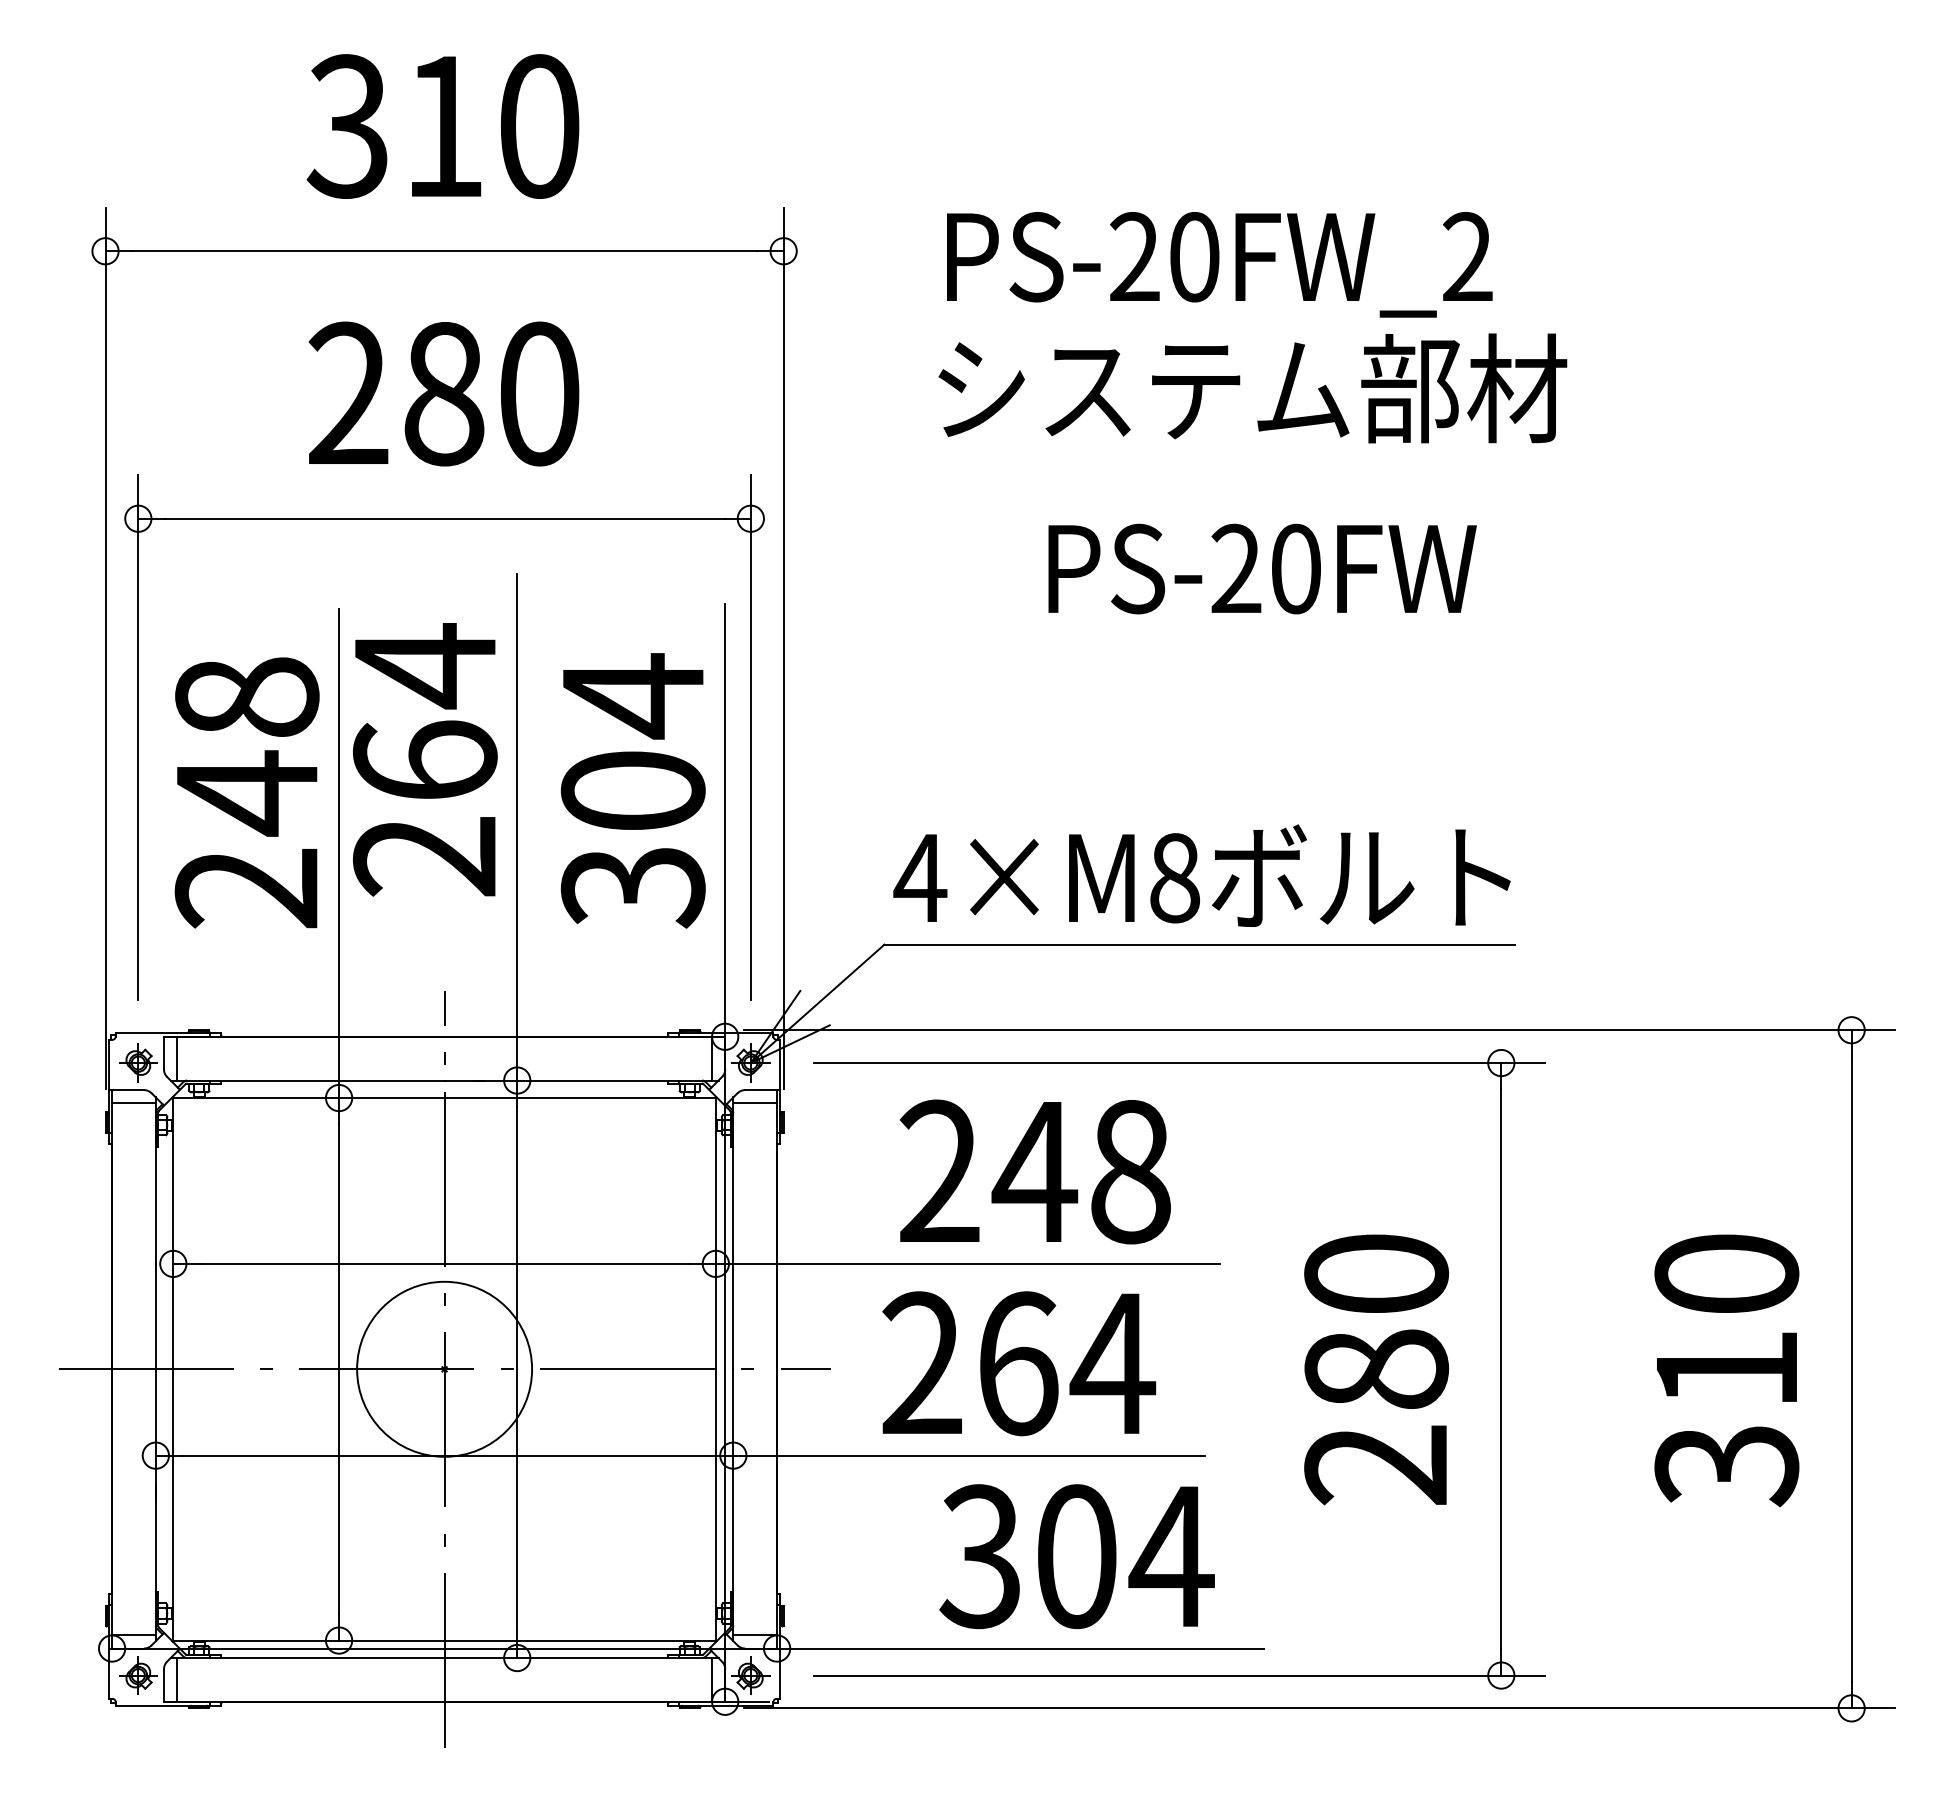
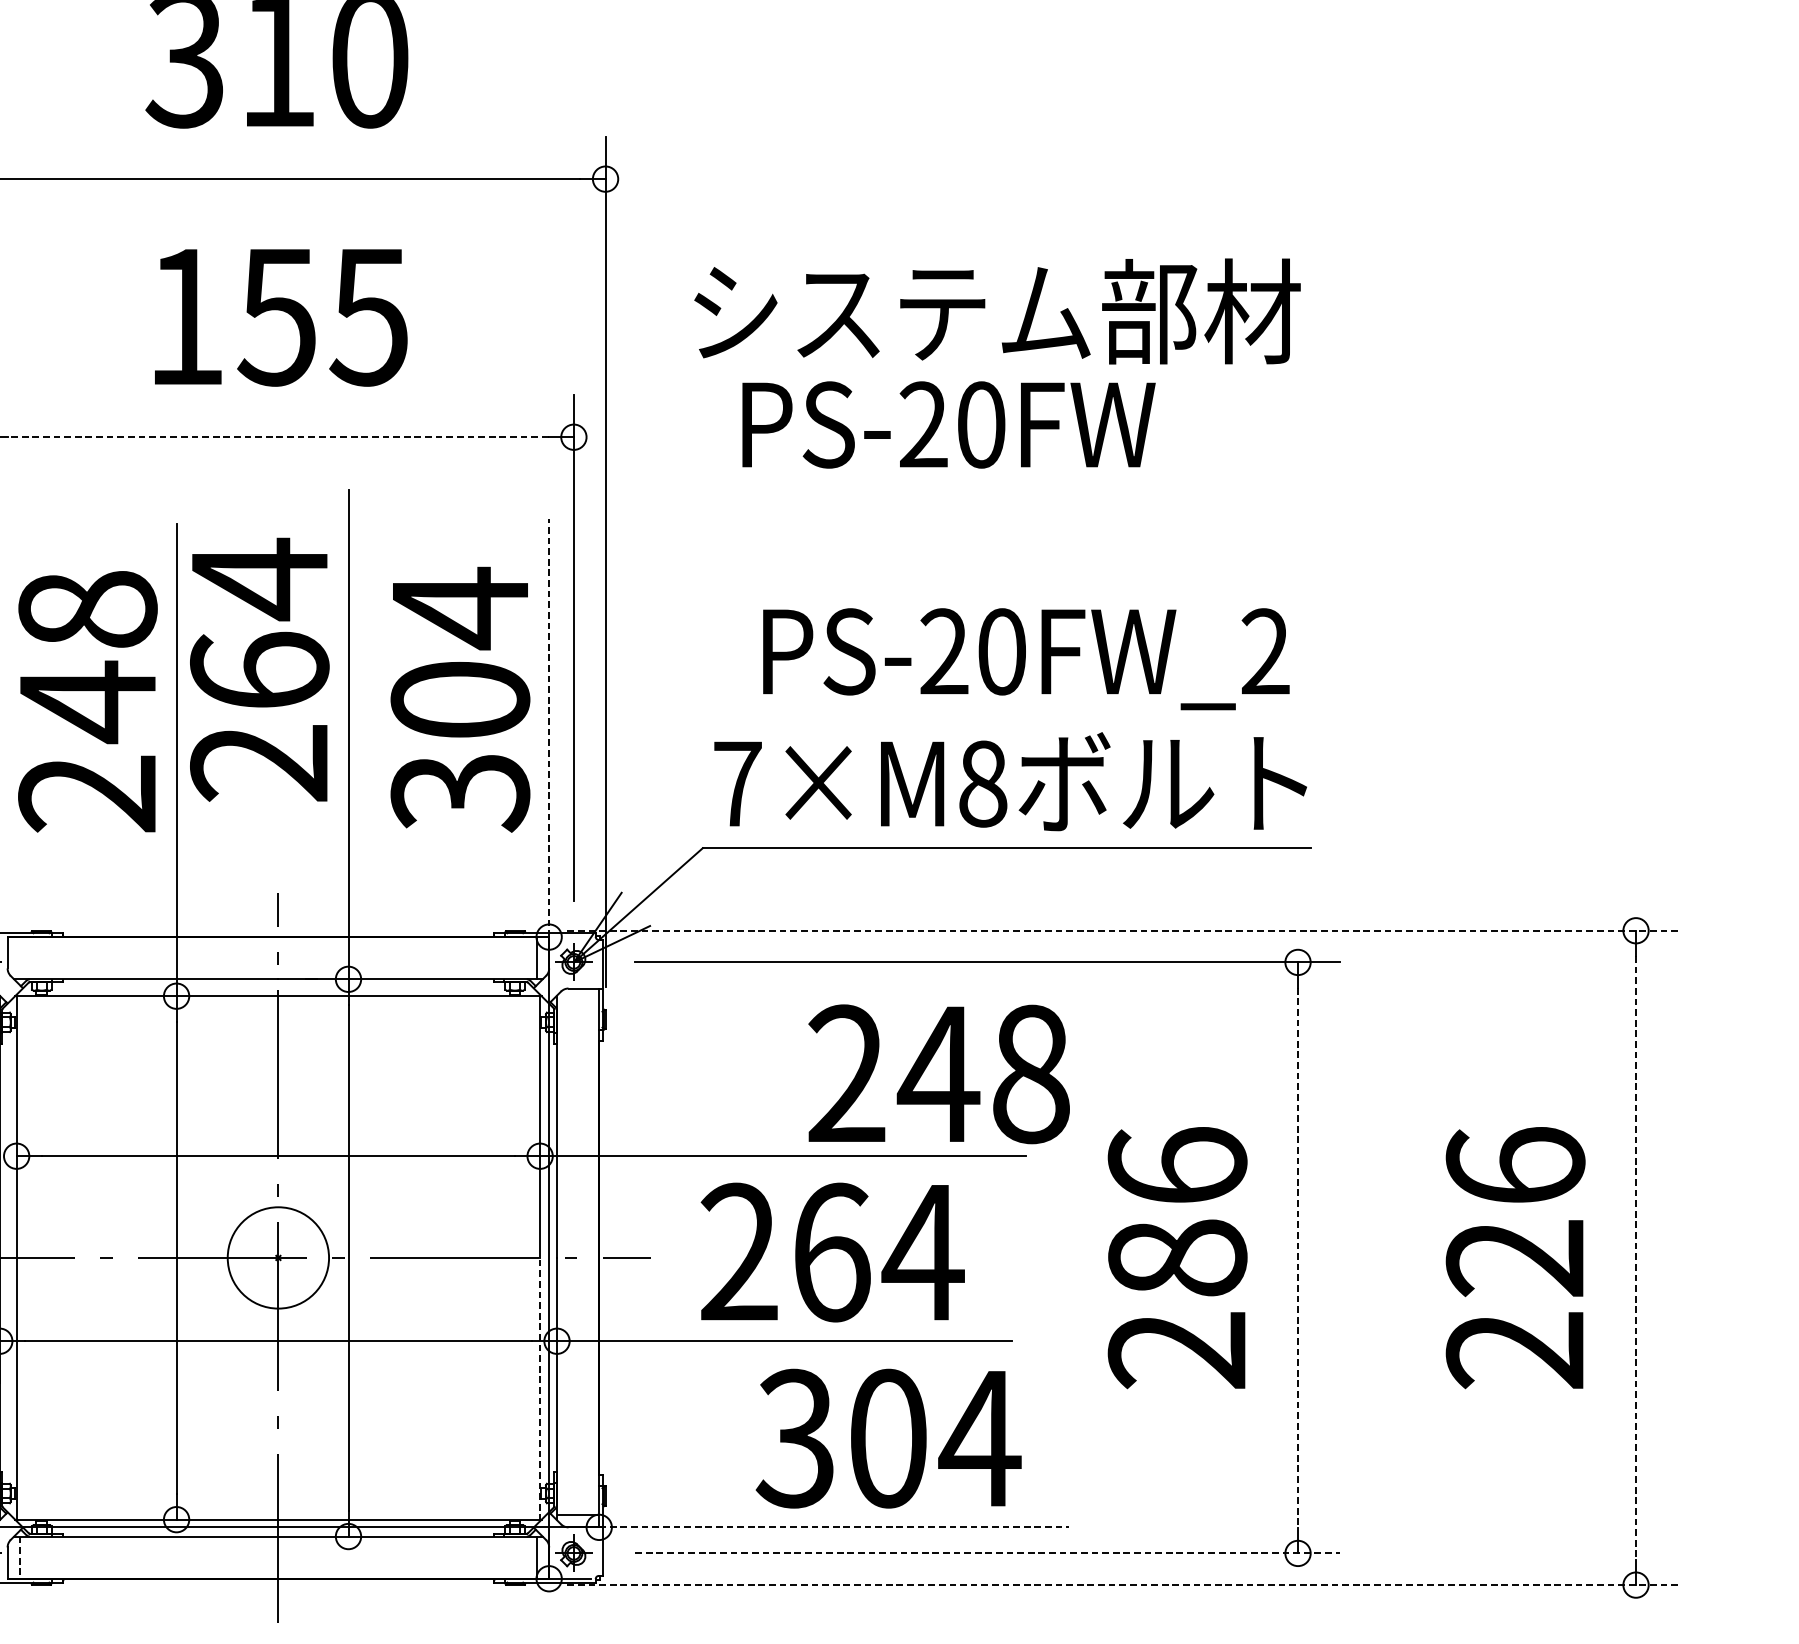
text: (1219, 264) -> (1026, 658), moved
text: (1252, 388) -> (997, 311), moved
text: (443, 393) -> (277, 316), 280 -> 155
line: (444, 518) -> (278, 436), solid -> dashed
text: (1262, 568) -> (948, 424), moved
line: (725, 819) -> (549, 727), solid -> dashed
text: (920, 877) -> (737, 783), 4×M8 -> 7×M8
line: (1319, 1030) -> (1122, 931), solid -> dashed
line: (177, 1058) -> (20, 958), removed
line: (755, 1103) -> (578, 1001), removed
text: (1034, 1171) -> (938, 1073), moved
text: (1376, 1272) -> (1177, 1164), 280 -> 286
circle: (444, 1368) -> (278, 1257), size x0.6
line: (1501, 1369) -> (1298, 1258), solid -> dashed
line: (1851, 1369) -> (1635, 1258), solid -> dashed
text: (1726, 1370) -> (1515, 1259), 310 -> 226
line: (715, 1505) -> (539, 1389), solid -> dashed
line: (1021, 1648) -> (835, 1527), solid -> dashed
line: (1180, 1675) -> (988, 1553), solid -> dashed
line: (177, 1679) -> (20, 1557), solid -> dashed
line: (1319, 1708) -> (1122, 1585), solid -> dashed

